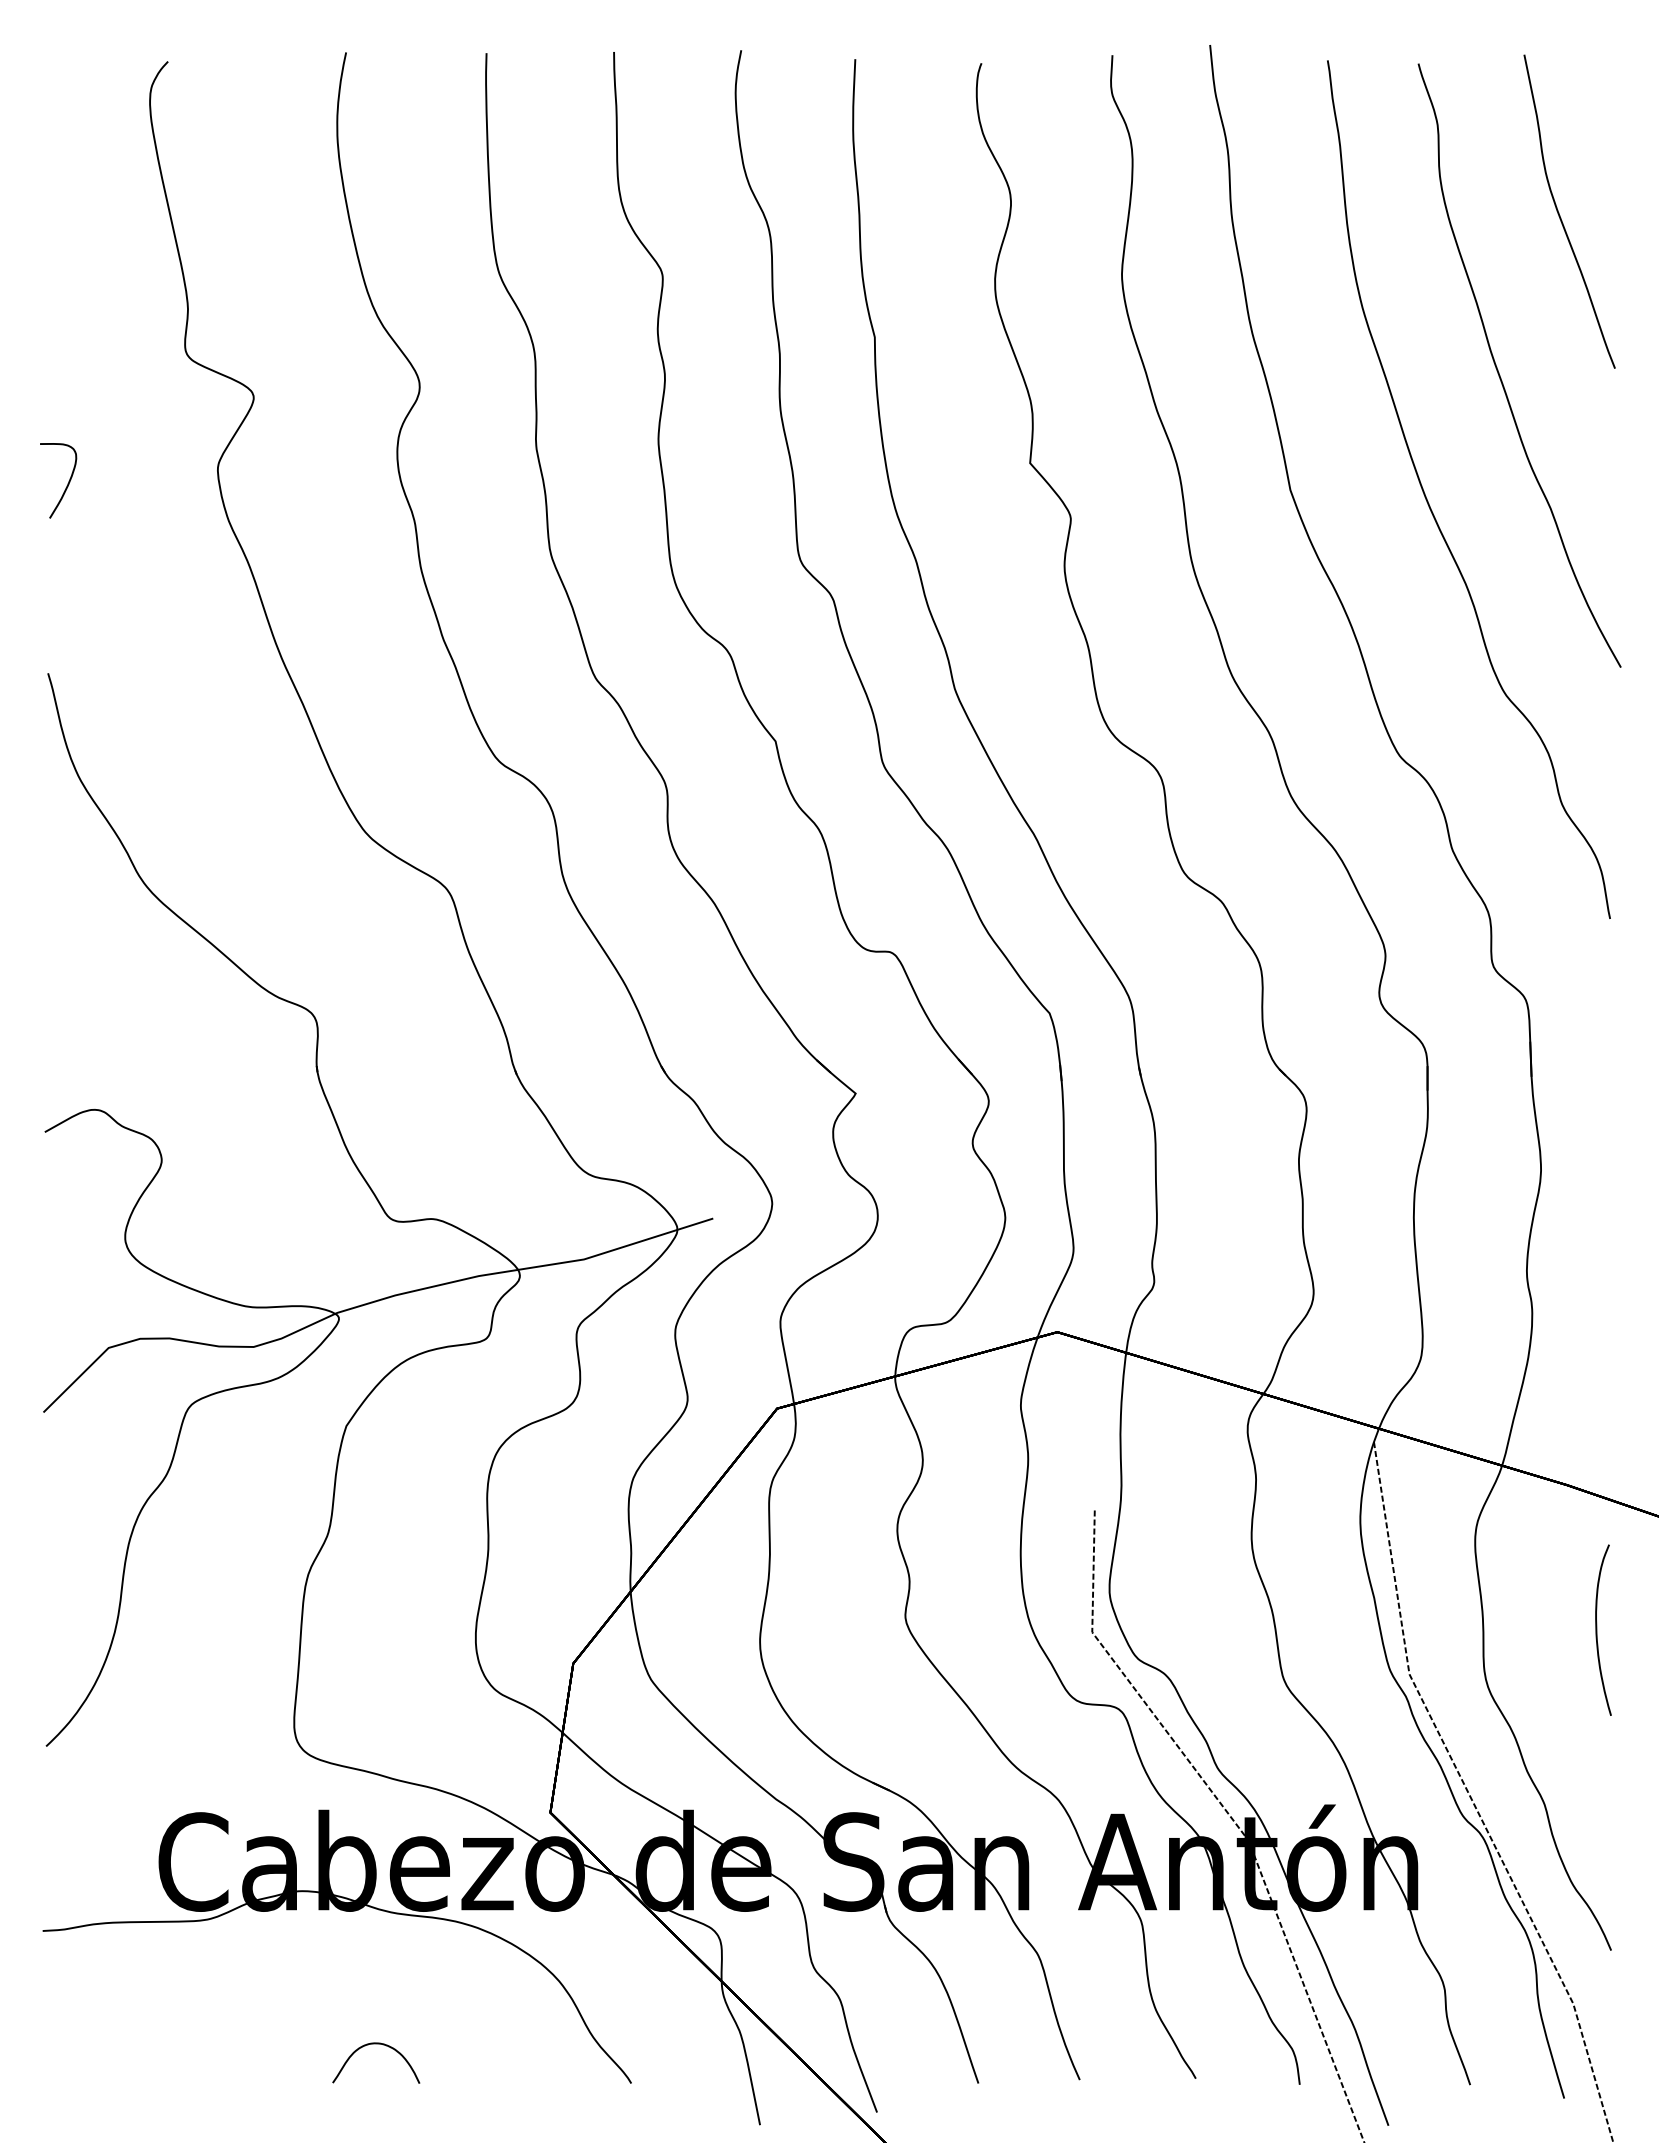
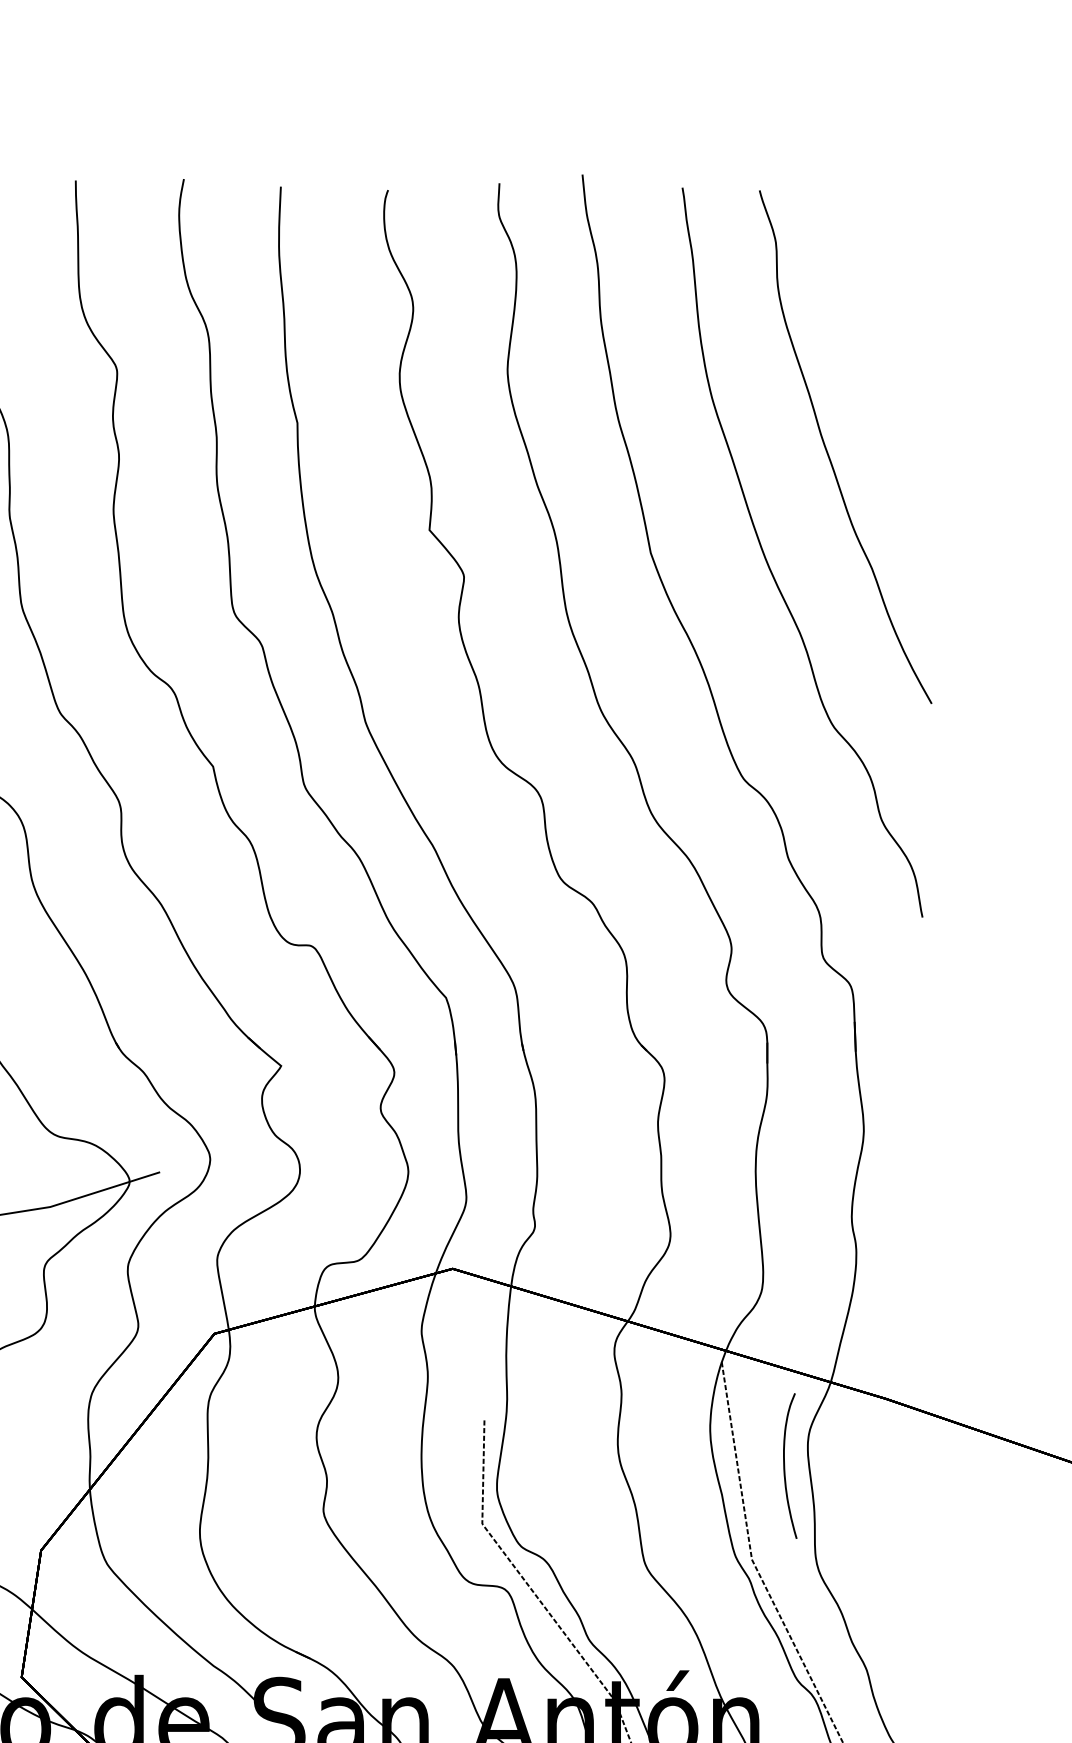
curve: (1560, 215) -> (880, 319), removed
curve: (1597, 1629) -> (785, 1465), moved

